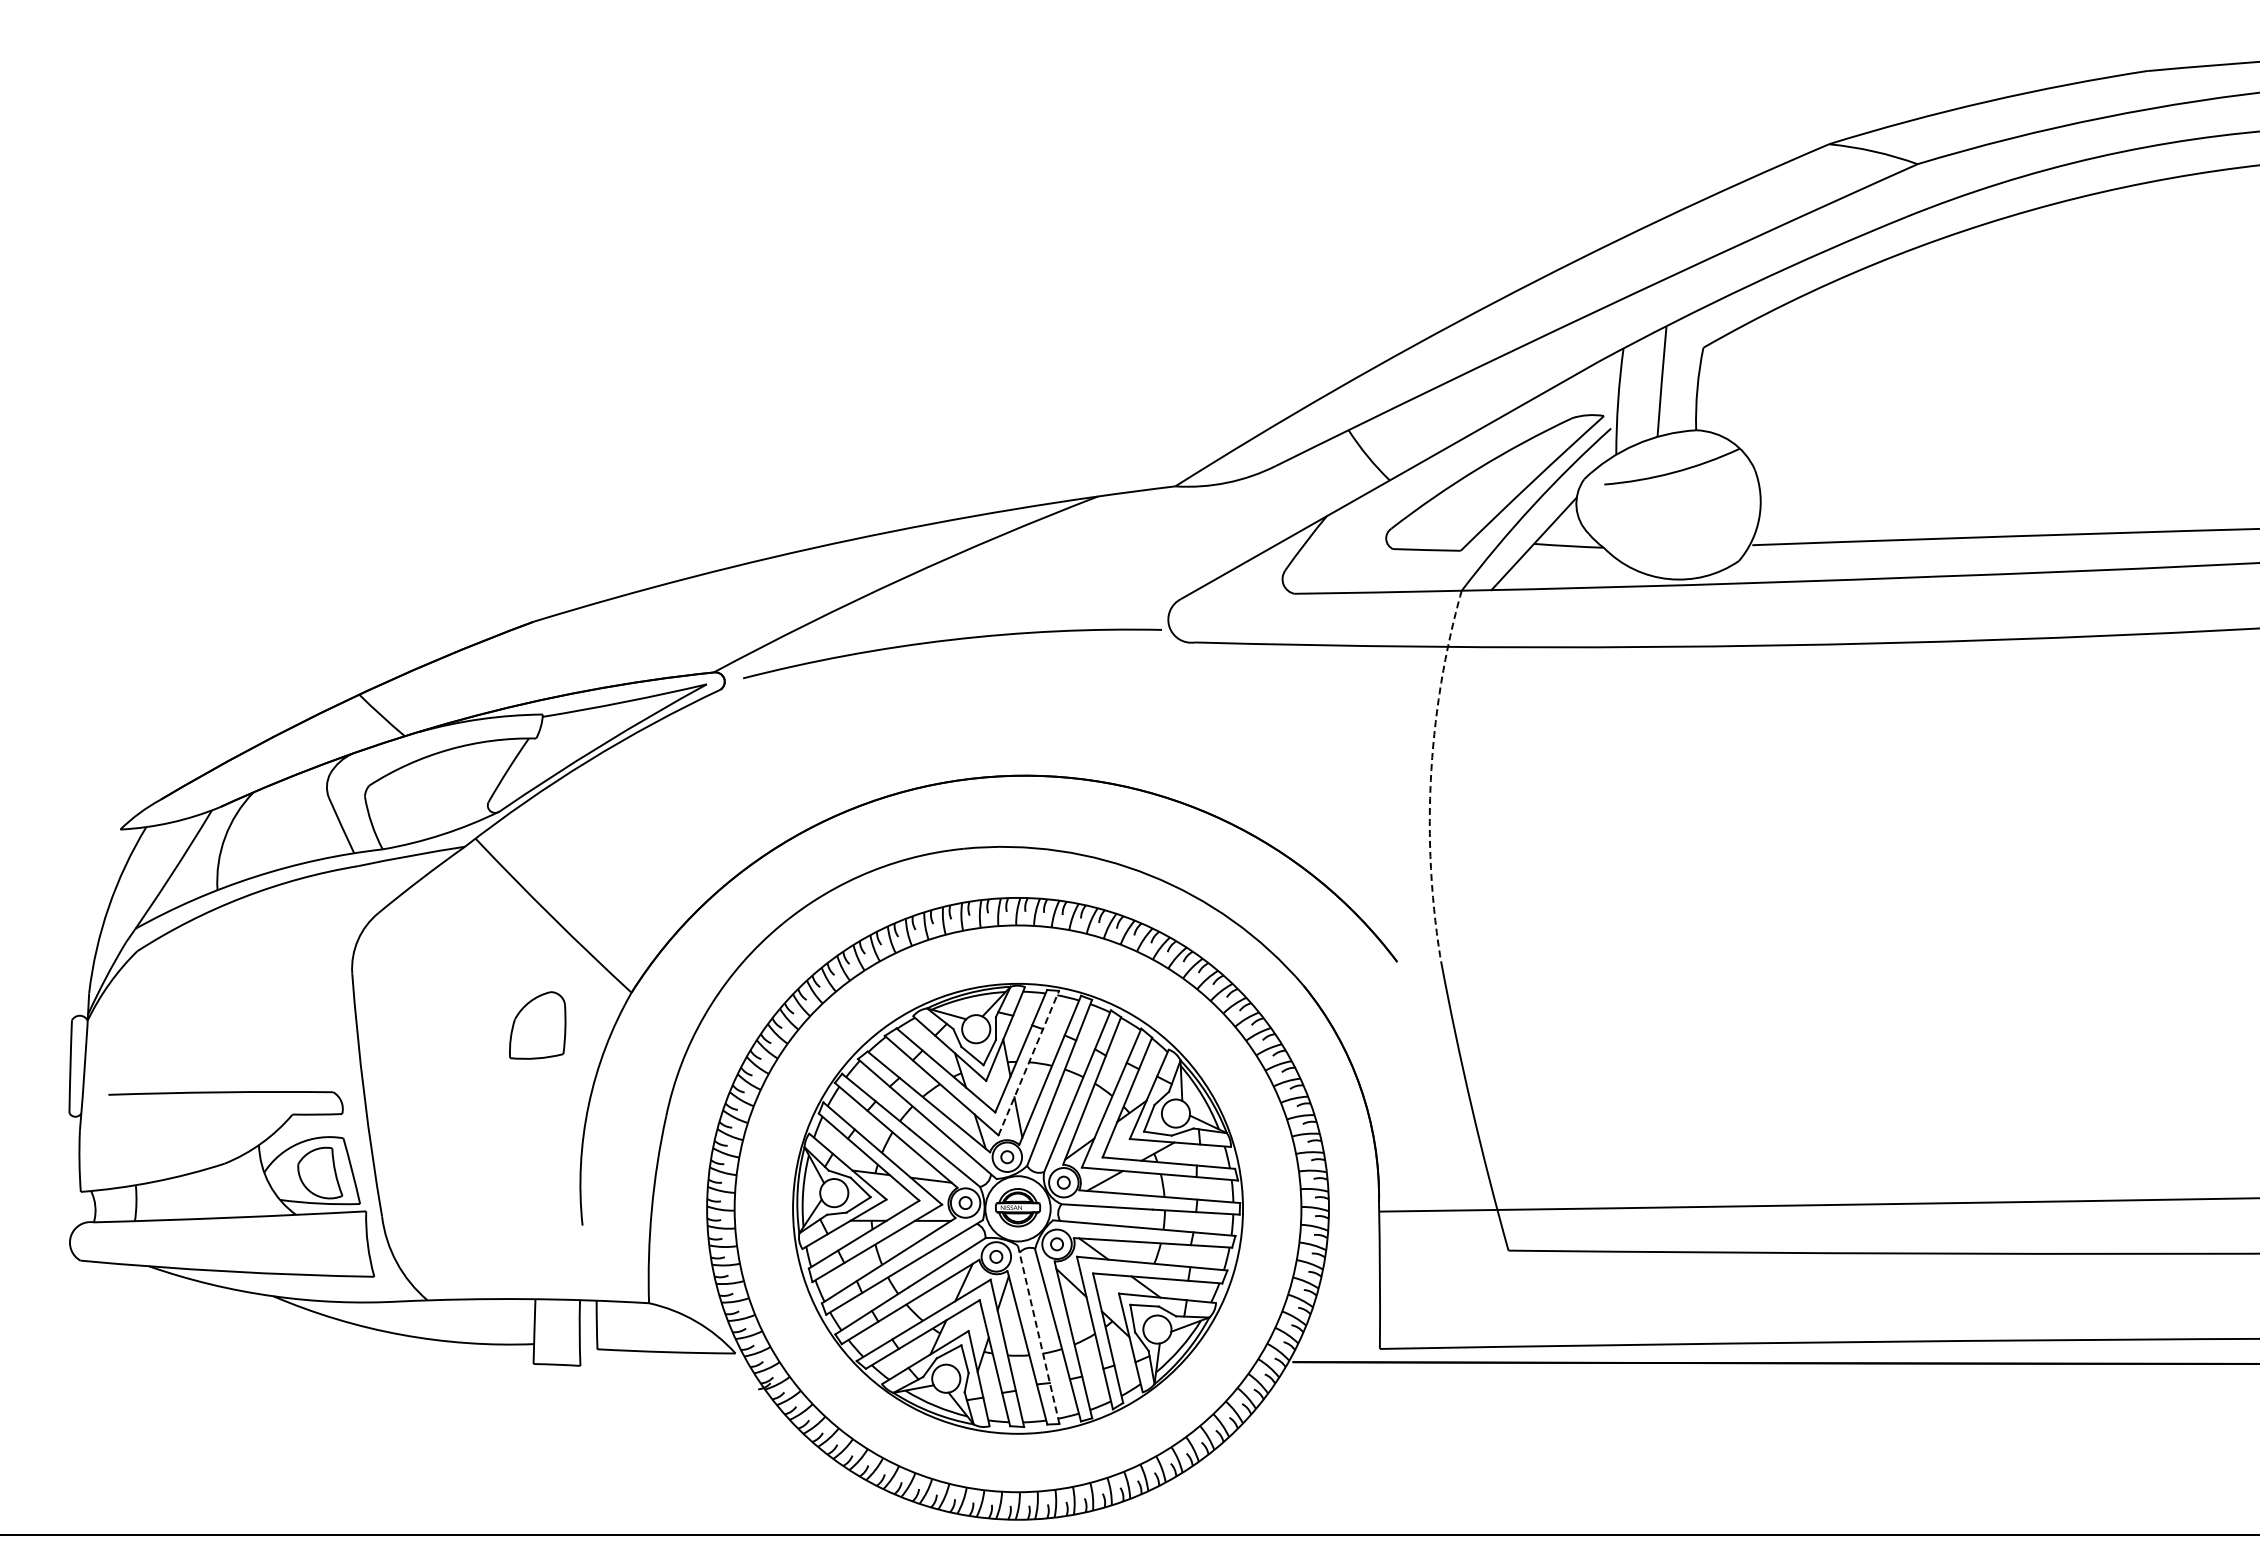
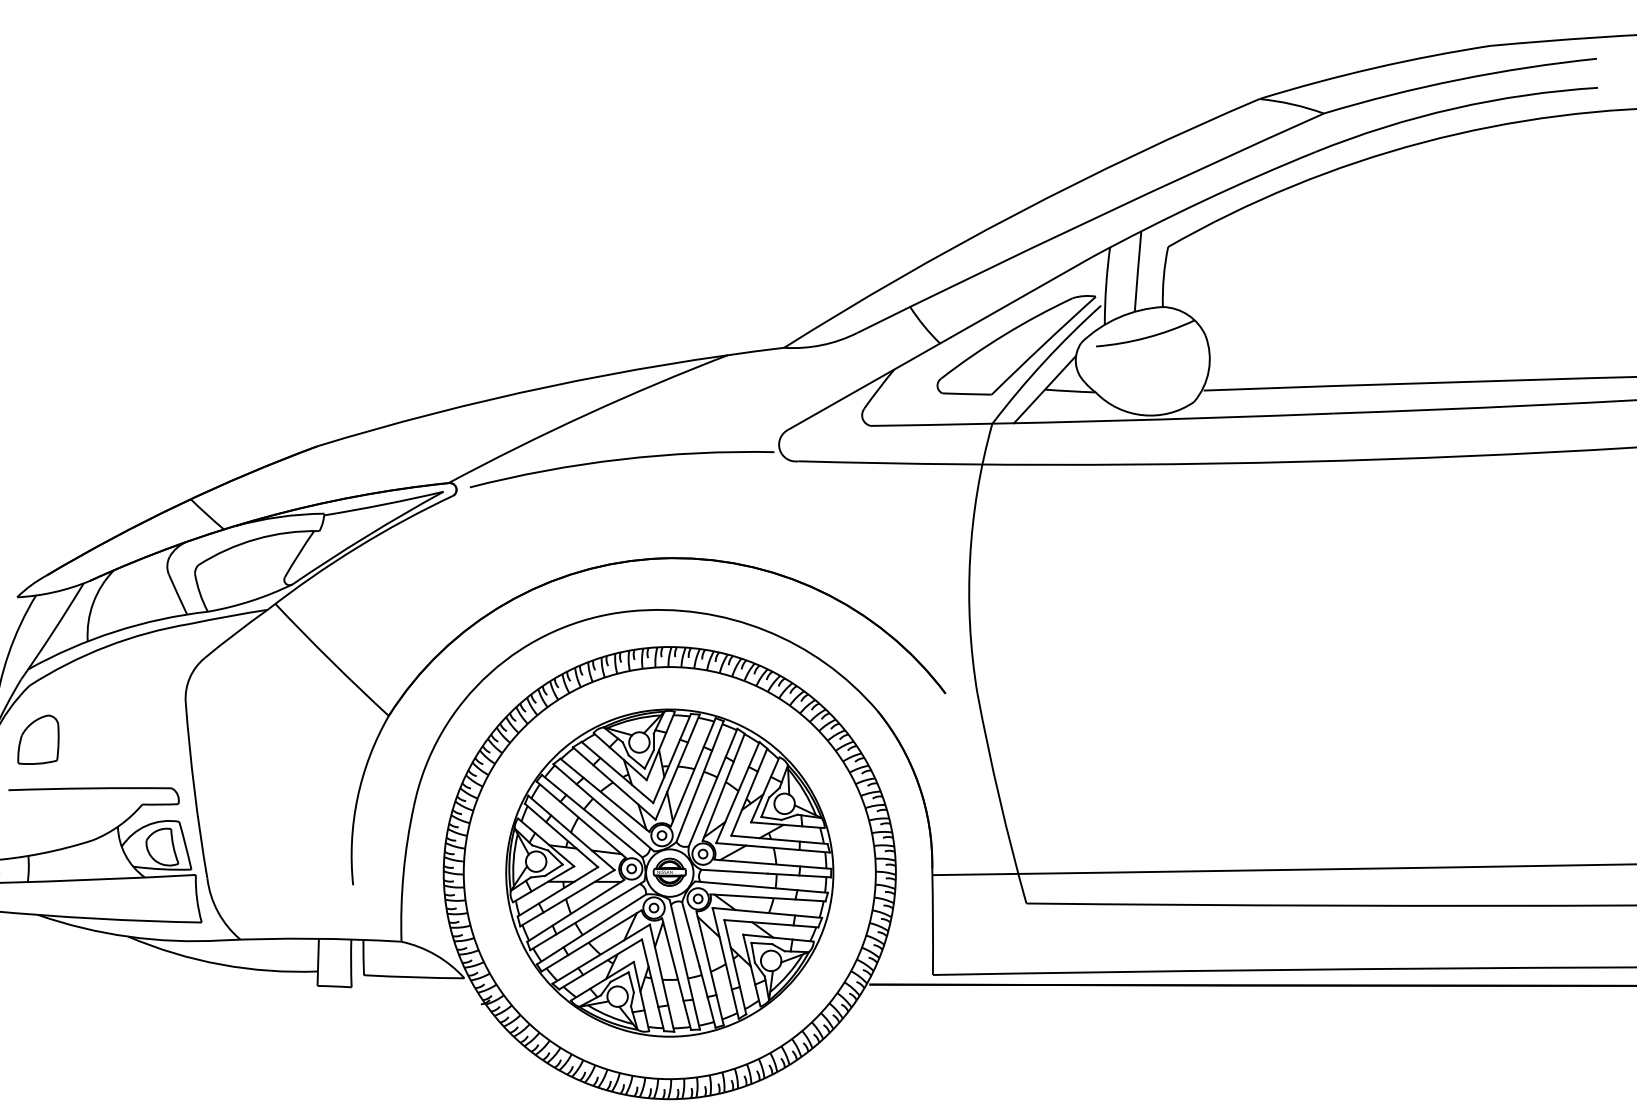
arc: (1431, 775) -> (970, 558), dashed -> solid
part: (537, 1025) -> (38, 739), moved
line: (1029, 1062) -> (678, 766), dashed -> solid
line: (1038, 1334) -> (684, 964), dashed -> solid

